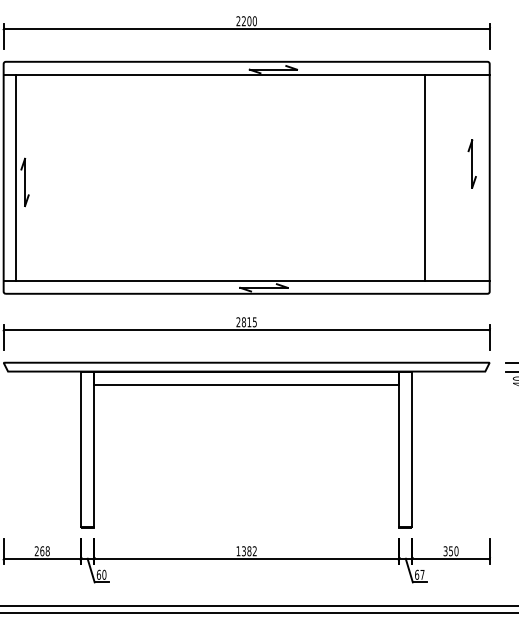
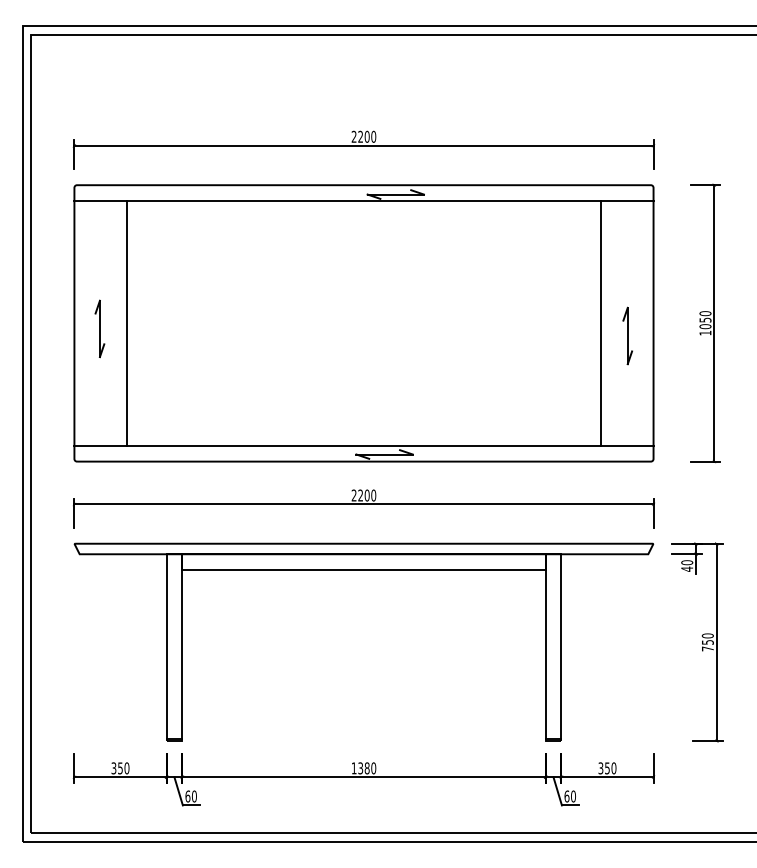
part: (472, 163) -> (627, 335), moved
line: (16, 177) -> (127, 323), moved
line: (424, 177) -> (600, 323), moved
text: (249, 322) -> (367, 495), 2815 -> 2200
text: (42, 551) -> (120, 768), 268 -> 350
text: (254, 551) -> (373, 768), 1382 -> 1380
text: (422, 574) -> (573, 796), 67 -> 60

